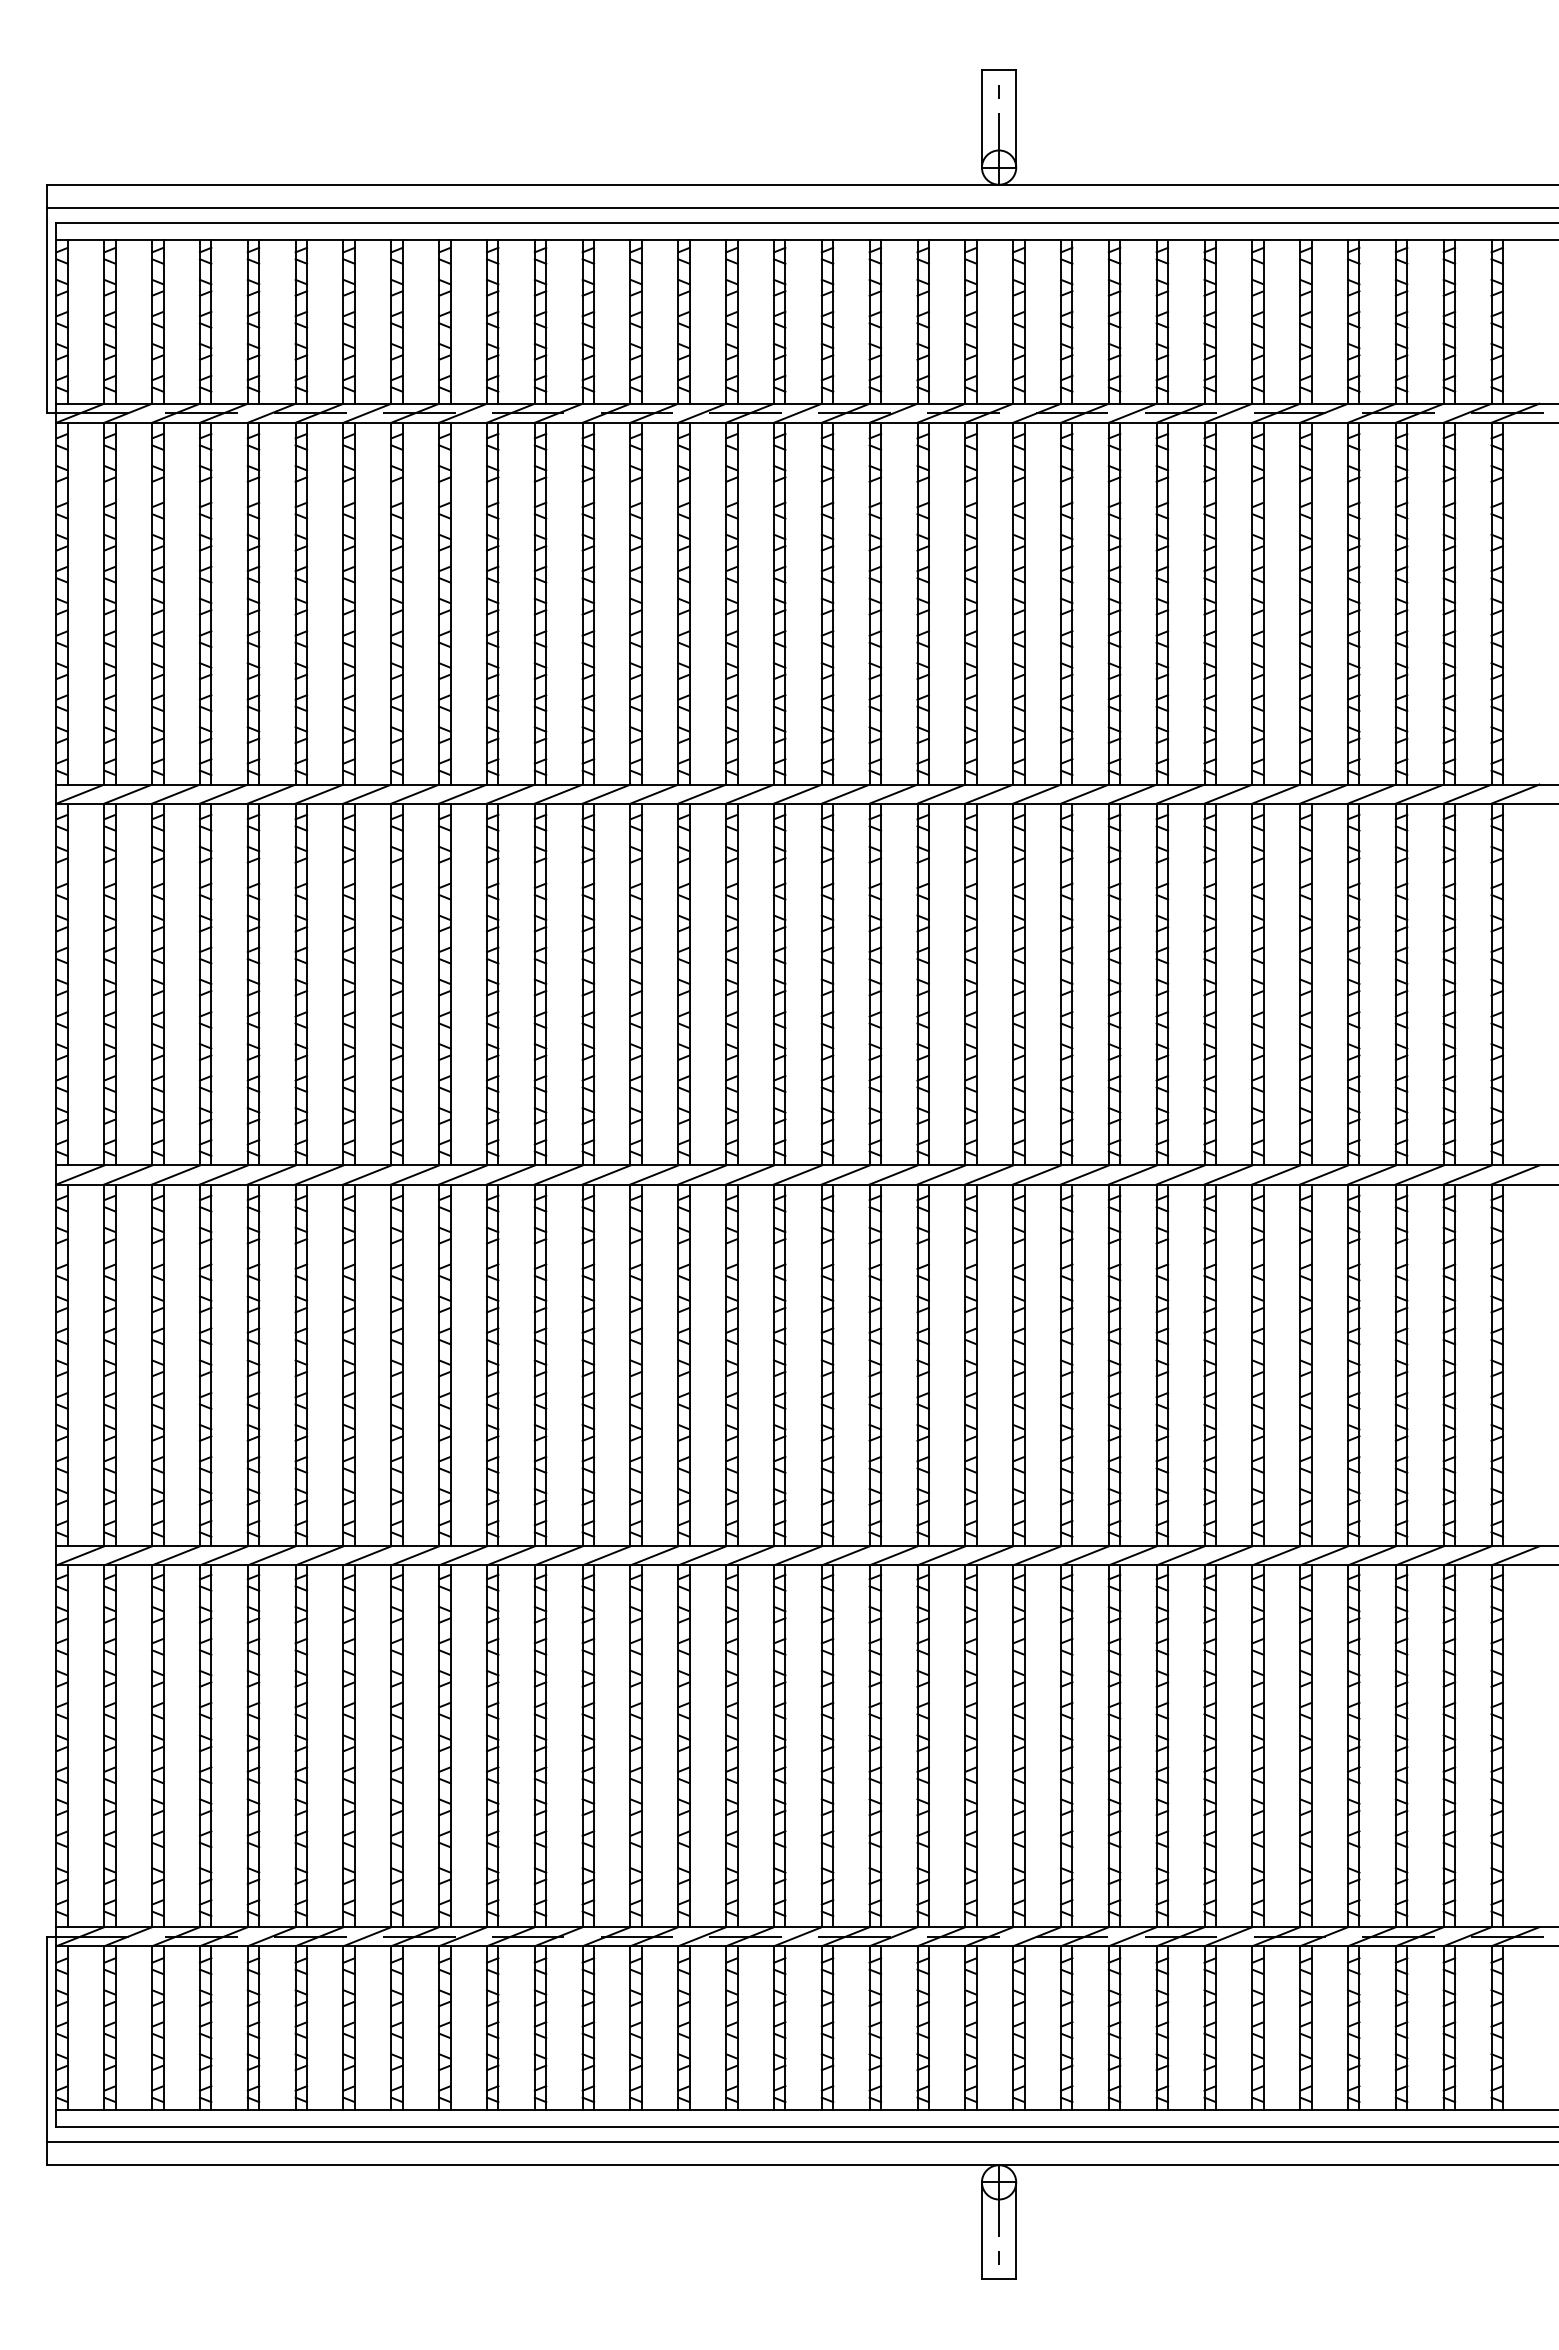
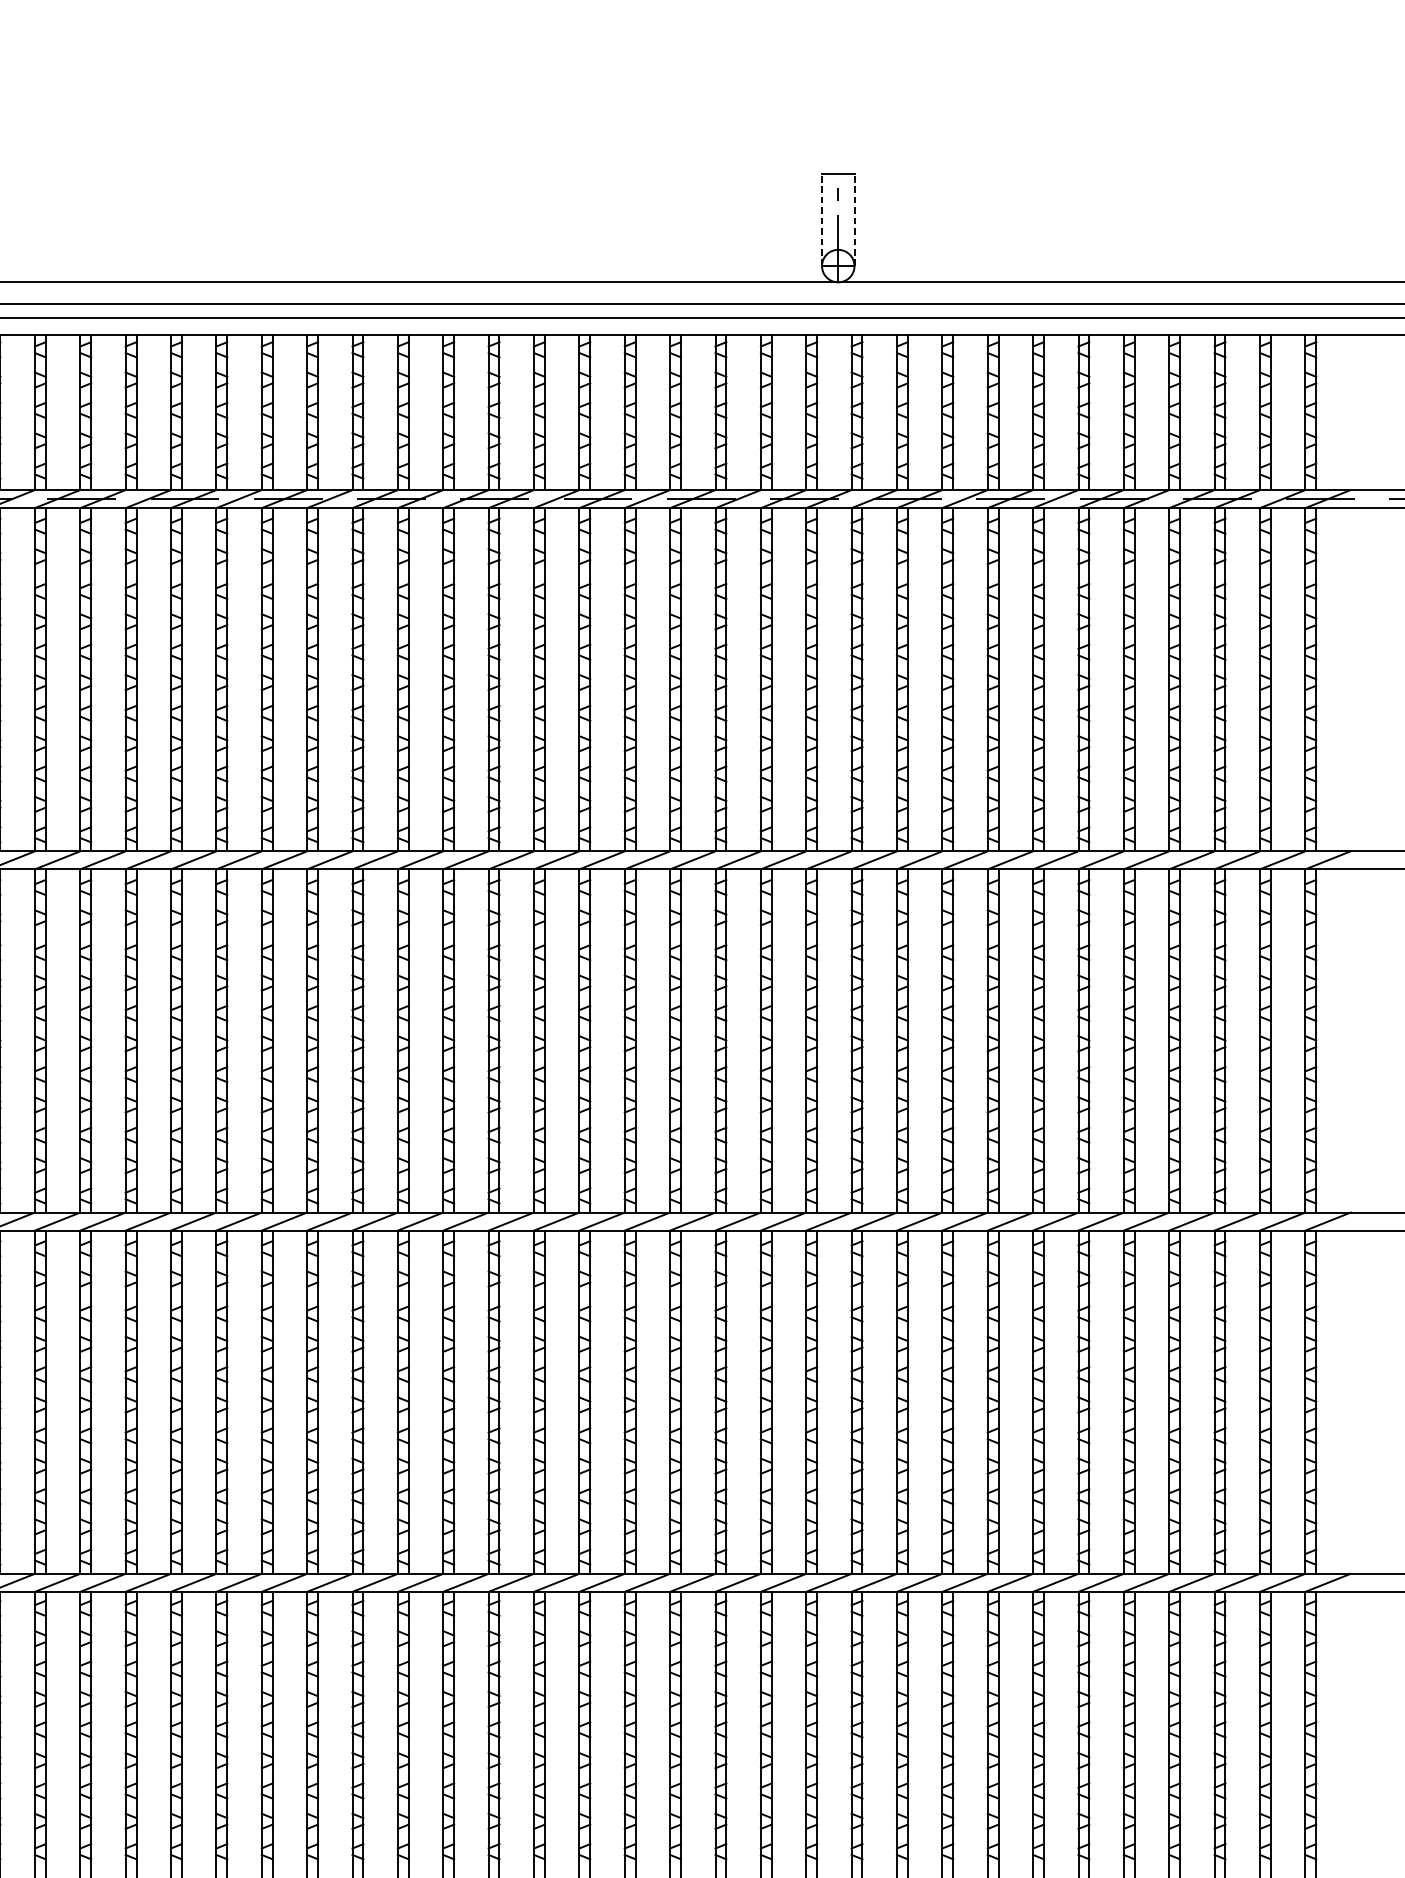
line: (981, 119) -> (821, 220), solid -> dashed
line: (1016, 119) -> (854, 220), solid -> dashed

